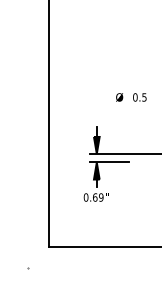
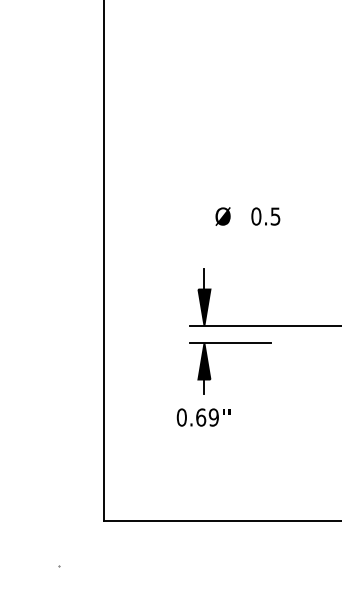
text: (131, 97) -> (248, 216), moved

